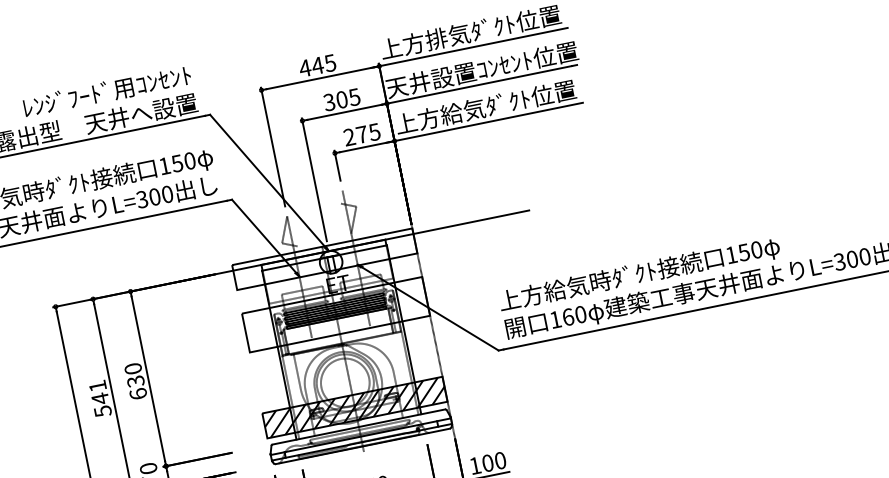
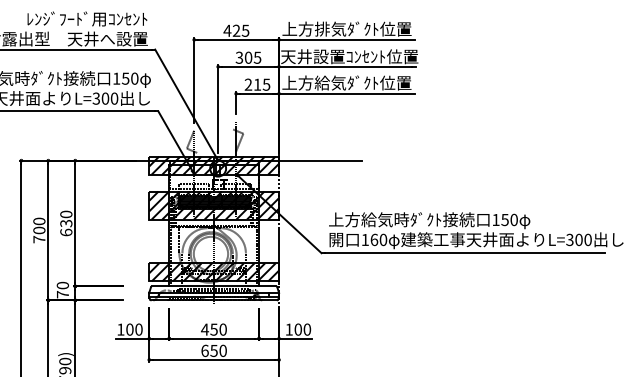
text: (317, 65) -> (236, 30), 445 -> 425
text: (362, 134) -> (257, 84), 275 -> 215
hatch: (325, 258) -> (214, 165), added
hatch: (336, 314) -> (214, 205), added
text: (100, 398) -> (39, 230), 541 -> 700

